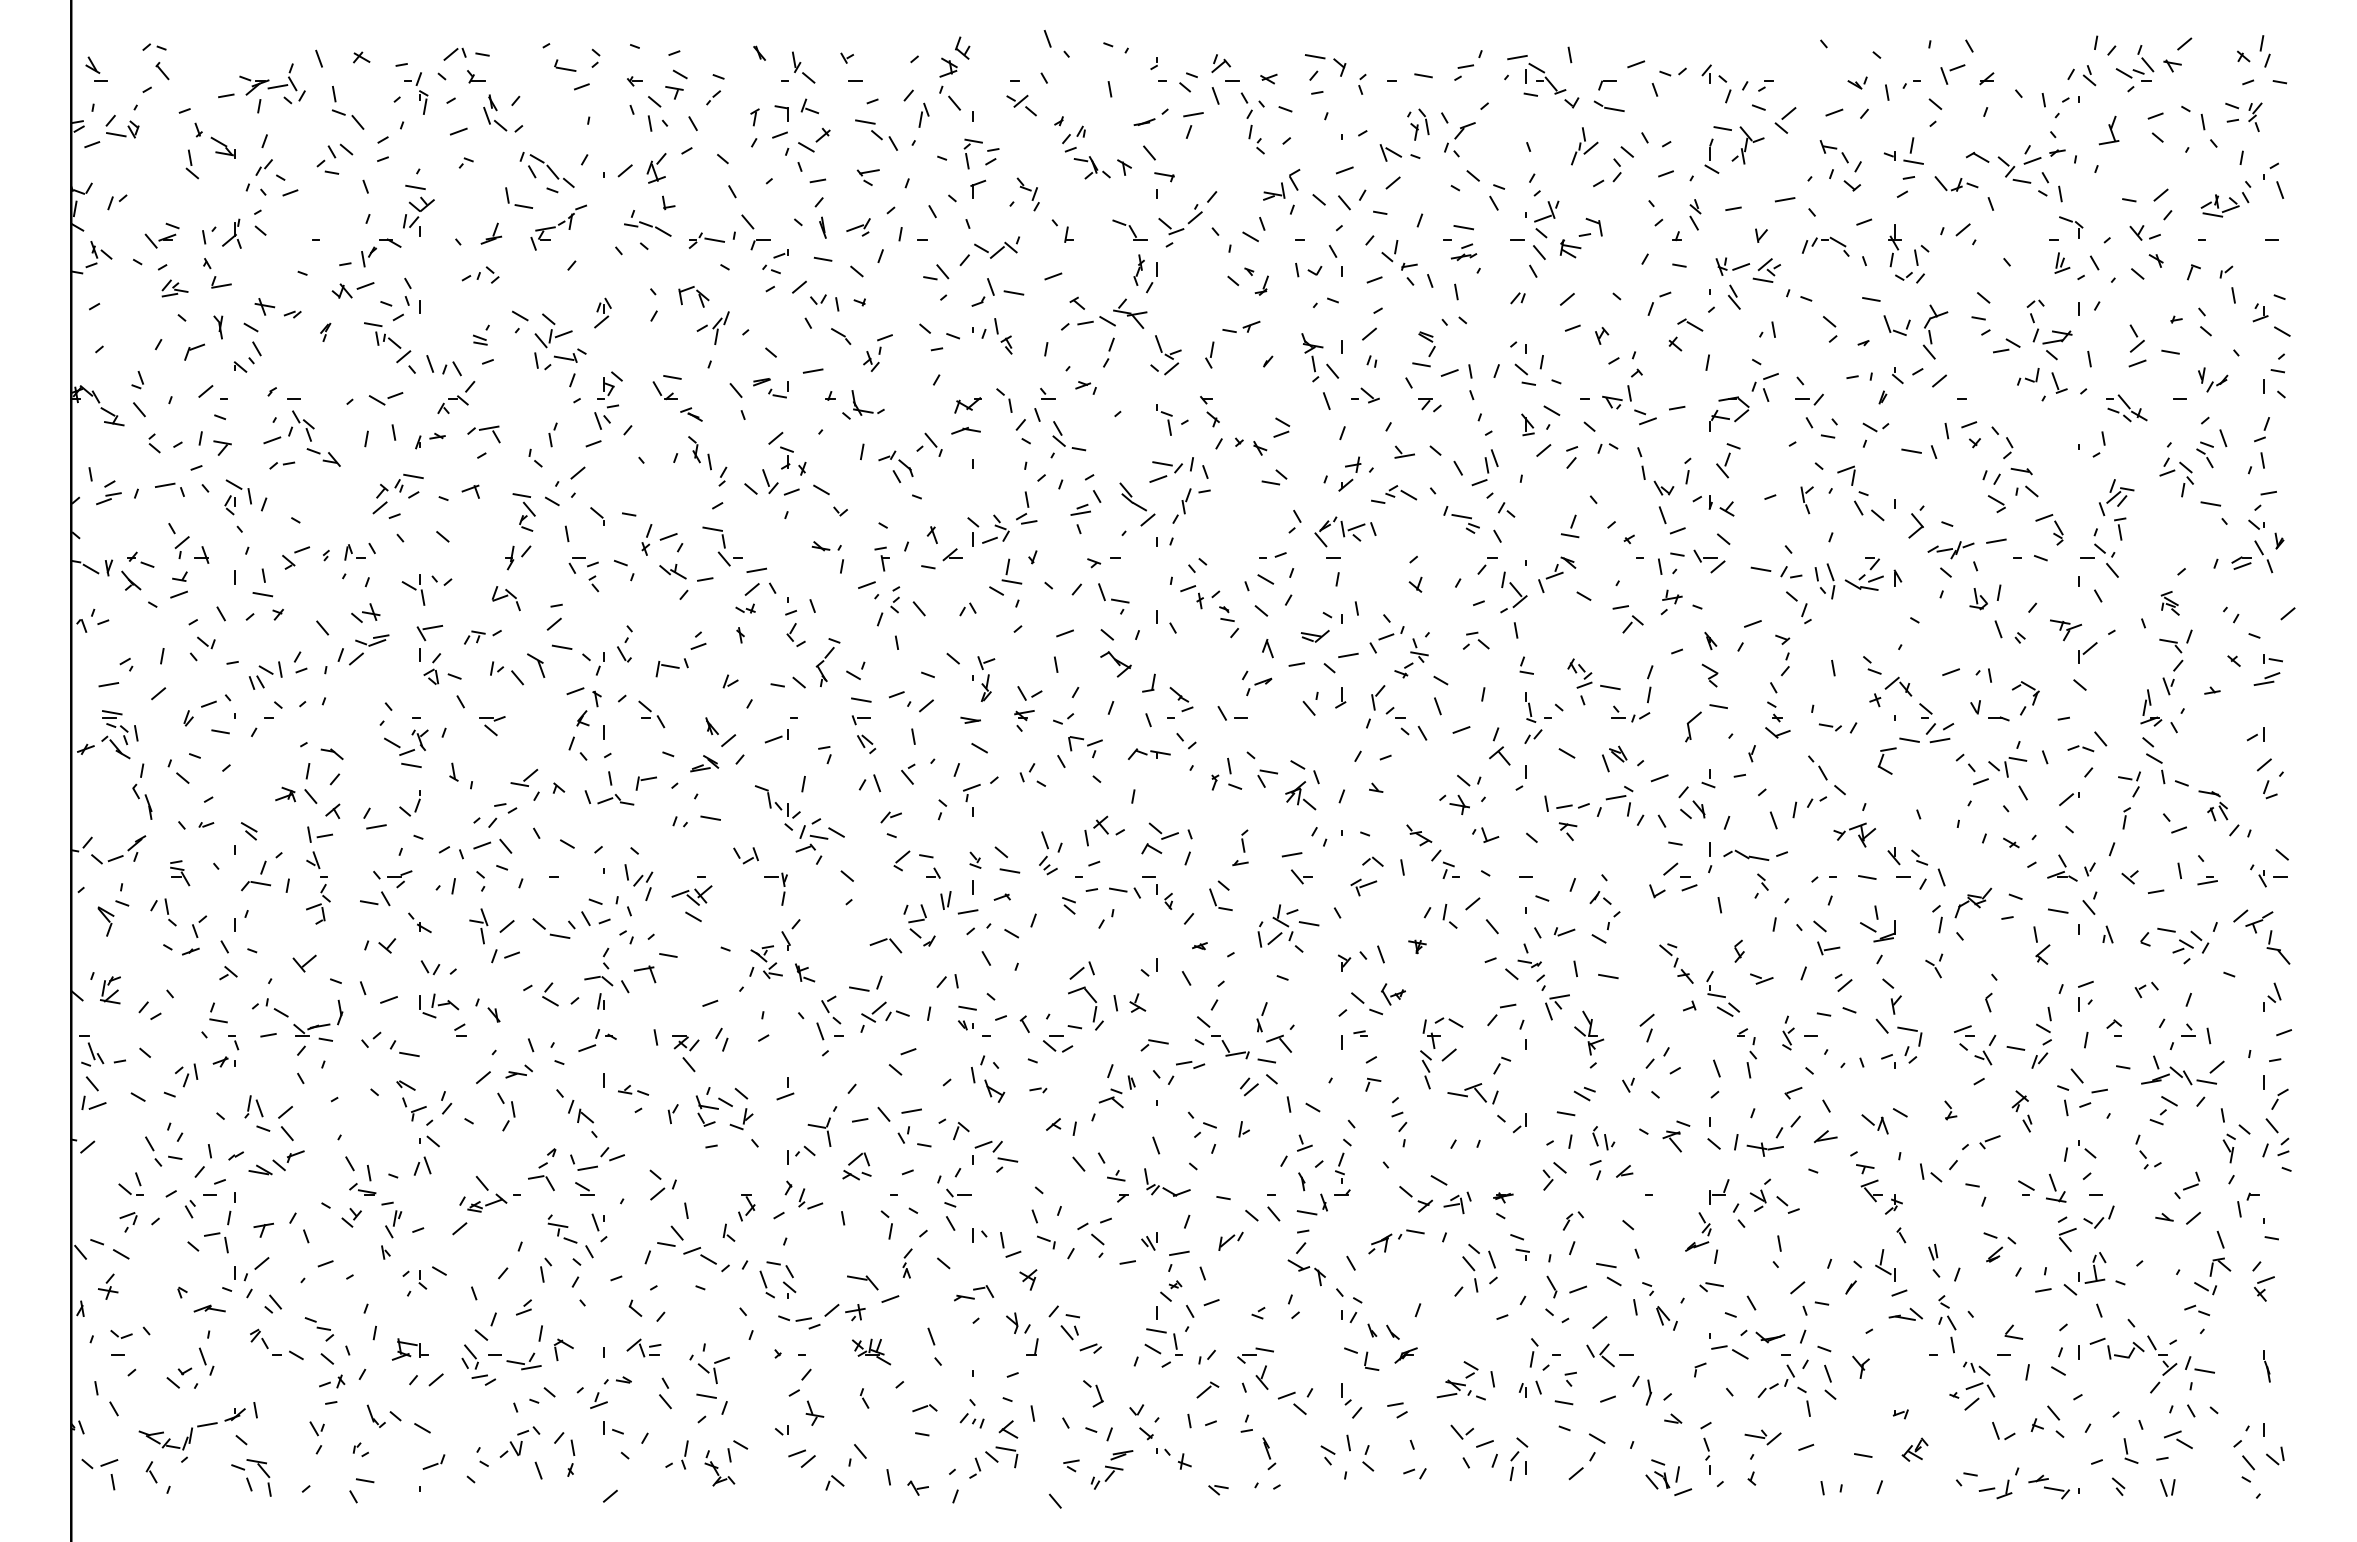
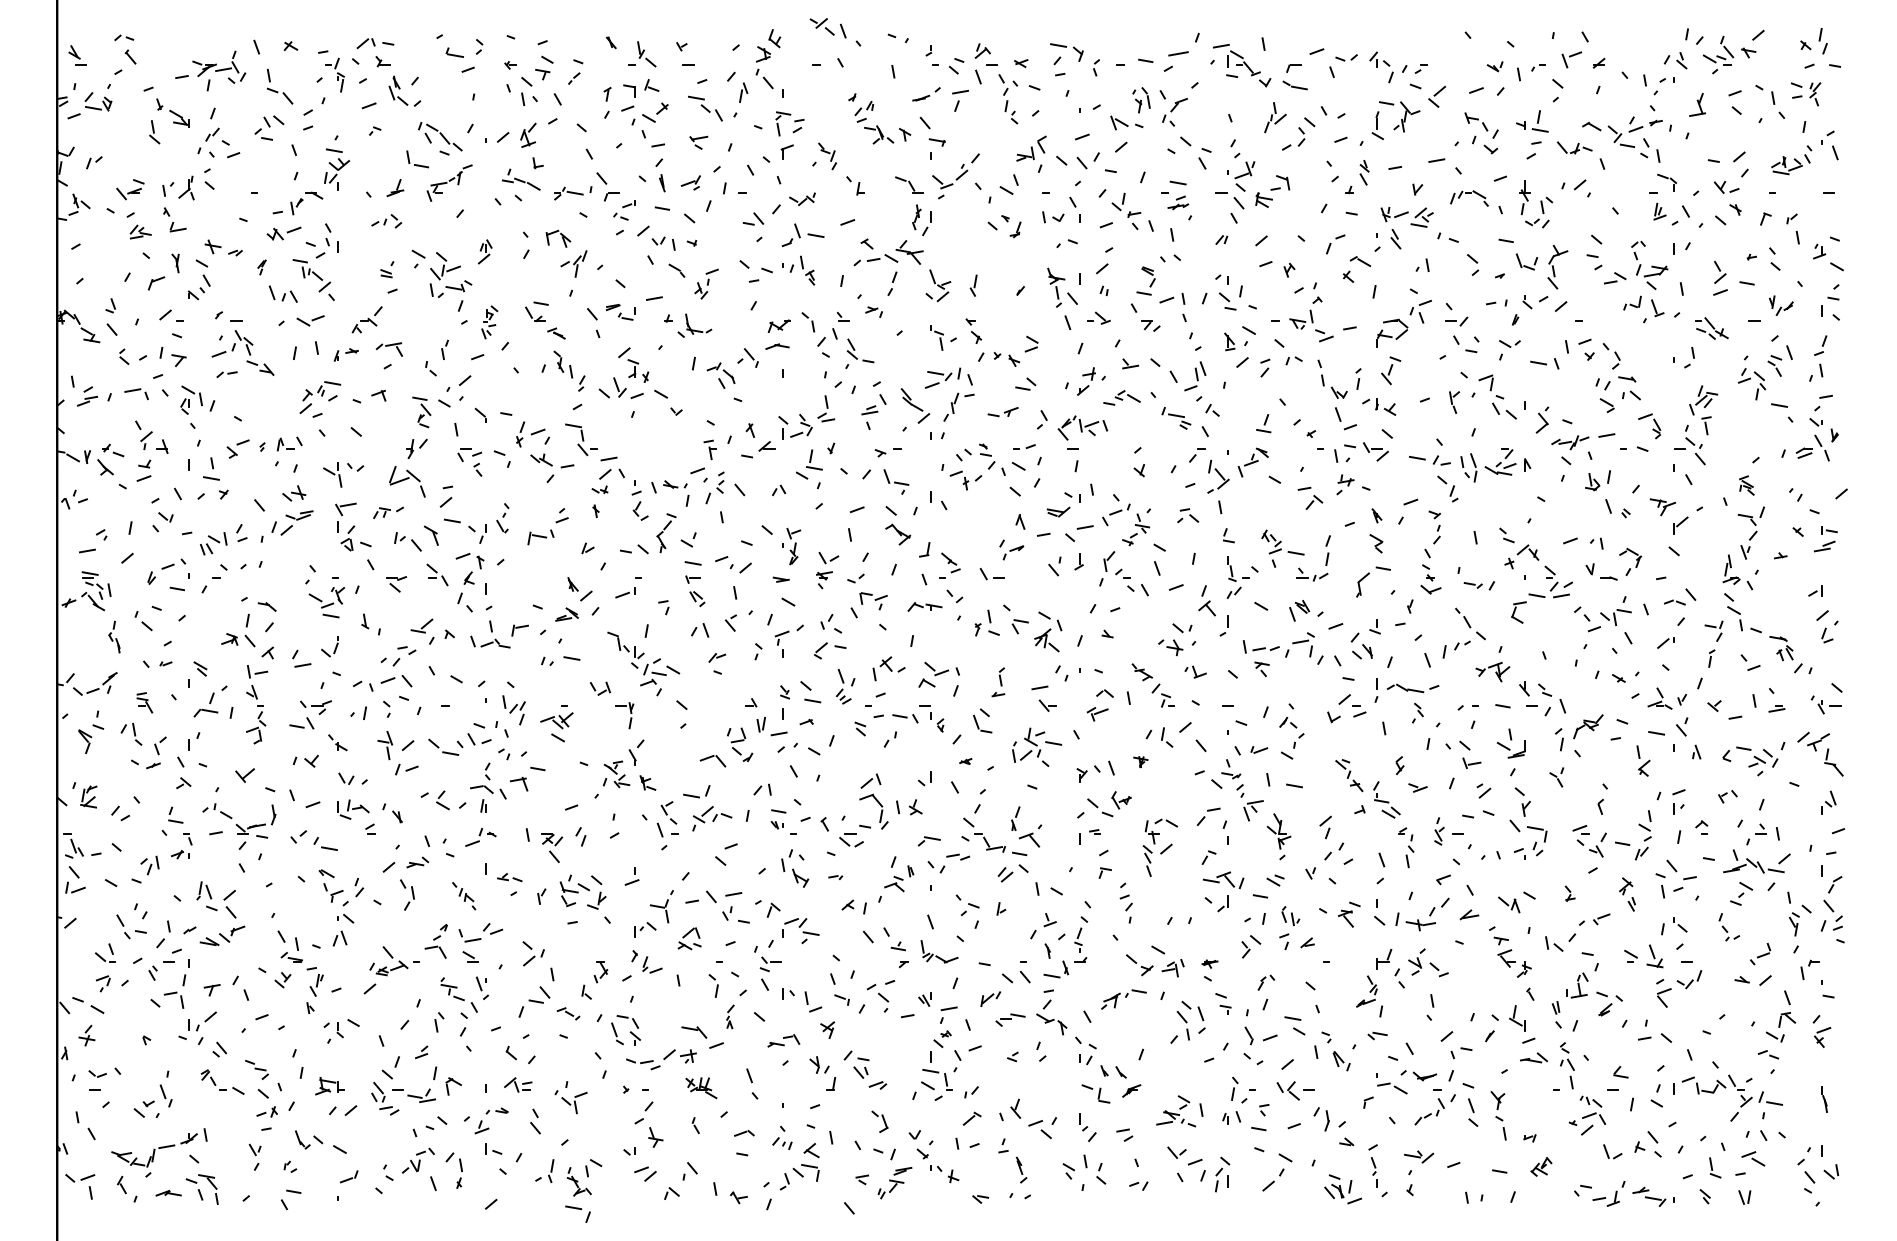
part: (1467, 65) -> (1181, 52), size x1.6
part: (1020, 105) -> (821, 26), moved
part: (997, 247) -> (802, 199), size x0.7
part: (1240, 327) -> (1002, 412), moved
part: (443, 364) -> (282, 293), moved
part: (608, 400) -> (489, 322), size x0.7
part: (828, 557) -> (676, 493), moved
part: (506, 598) -> (407, 481), size x1.6
part: (1229, 621) -> (987, 456), moved
part: (651, 713) -> (437, 574), moved
part: (142, 790) -> (114, 636), size x0.7
part: (913, 860) -> (830, 650), moved
part: (1472, 1093) -> (1223, 880), moved
part: (575, 1112) -> (463, 895), size x0.7
part: (706, 1259) -> (568, 1013), size x0.6
part: (2092, 1267) -> (1577, 985), moved
part: (209, 1307) -> (168, 1192), moved
part: (1255, 1354) -> (1010, 1019), moved
part: (1803, 1402) -> (1500, 1128), moved
part: (711, 1403) -> (577, 1213), moved

